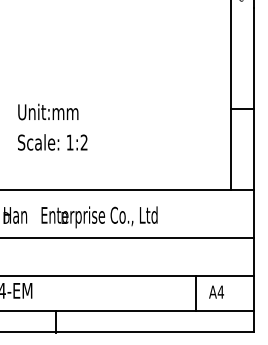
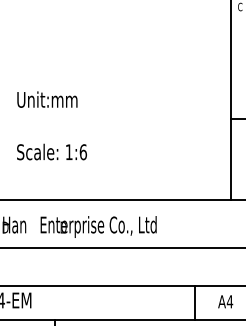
text: (48, 111) -> (47, 99), moved
text: (83, 142) -> (82, 152), 1:2 -> 1:6
text: (216, 291) -> (225, 301), moved

